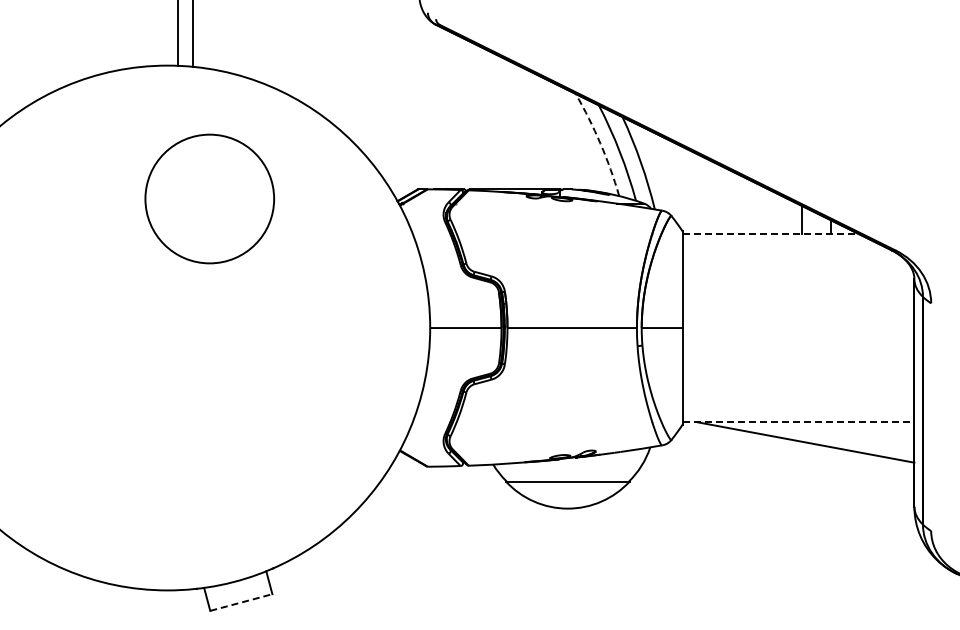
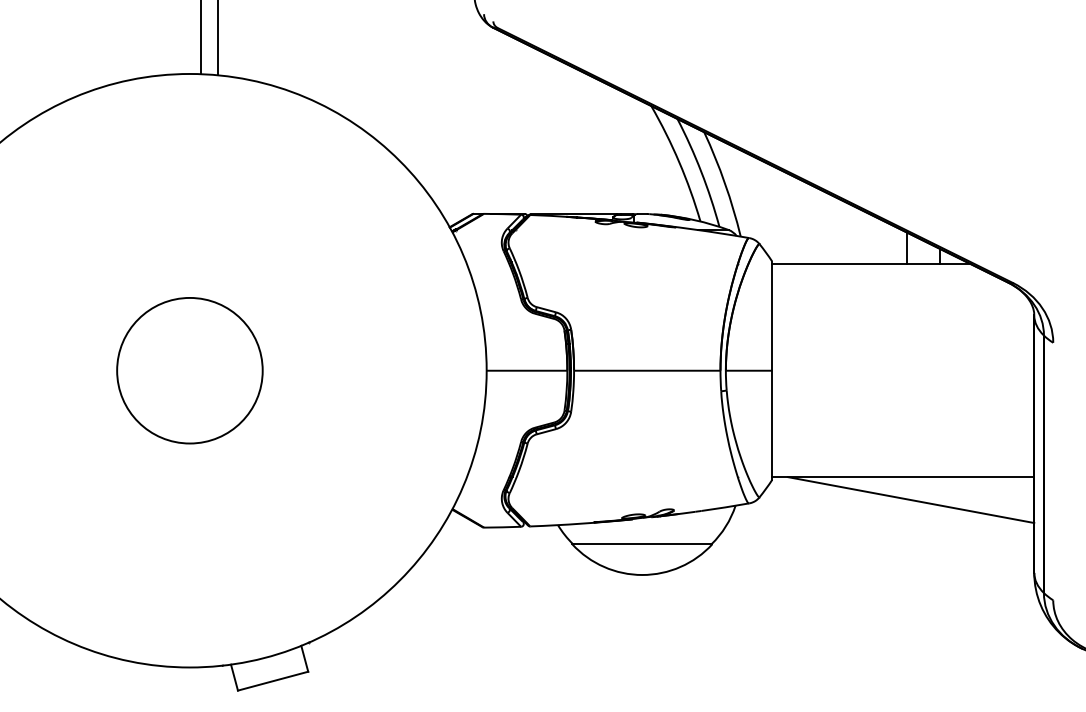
arc: (600, 143) -> (679, 162), dashed -> solid
circle: (209, 198) -> (189, 370), moved
line: (771, 233) -> (872, 263), dashed -> solid
line: (798, 422) -> (903, 477), dashed -> solid
line: (241, 602) -> (273, 681), dashed -> solid

